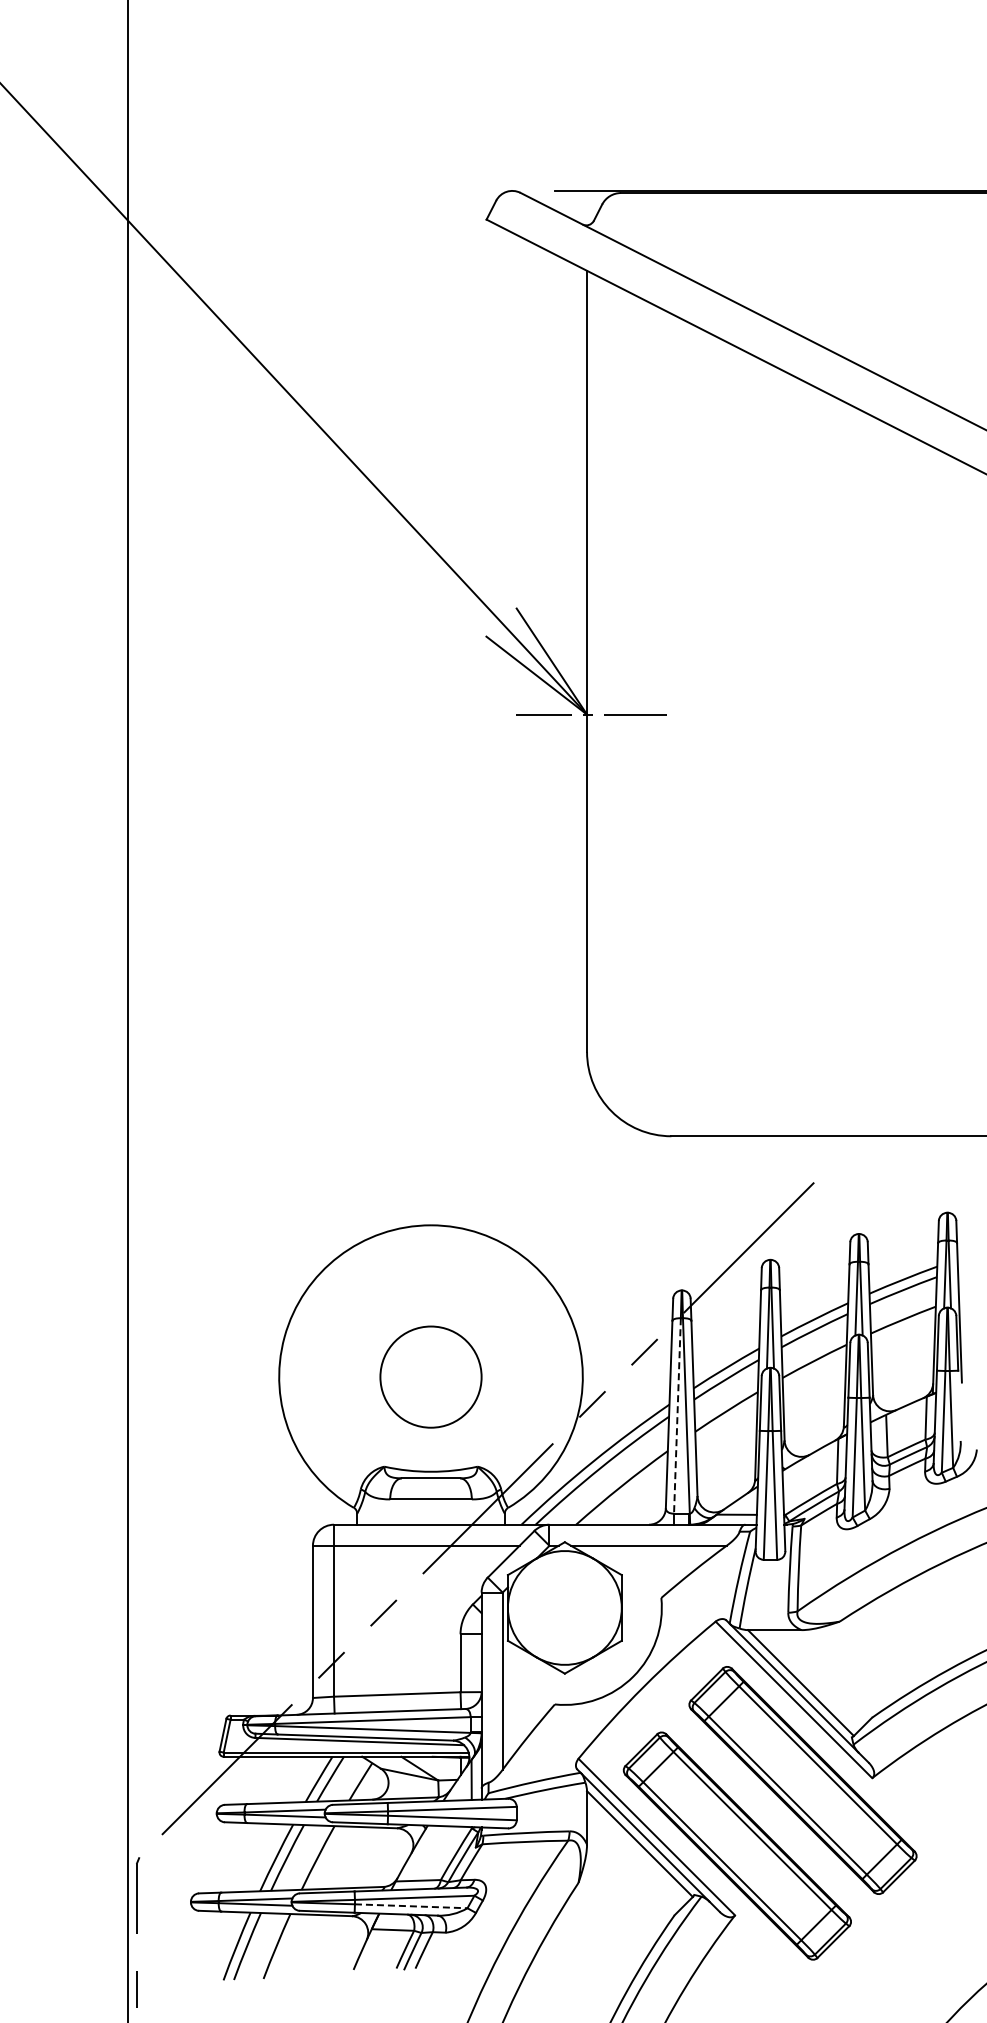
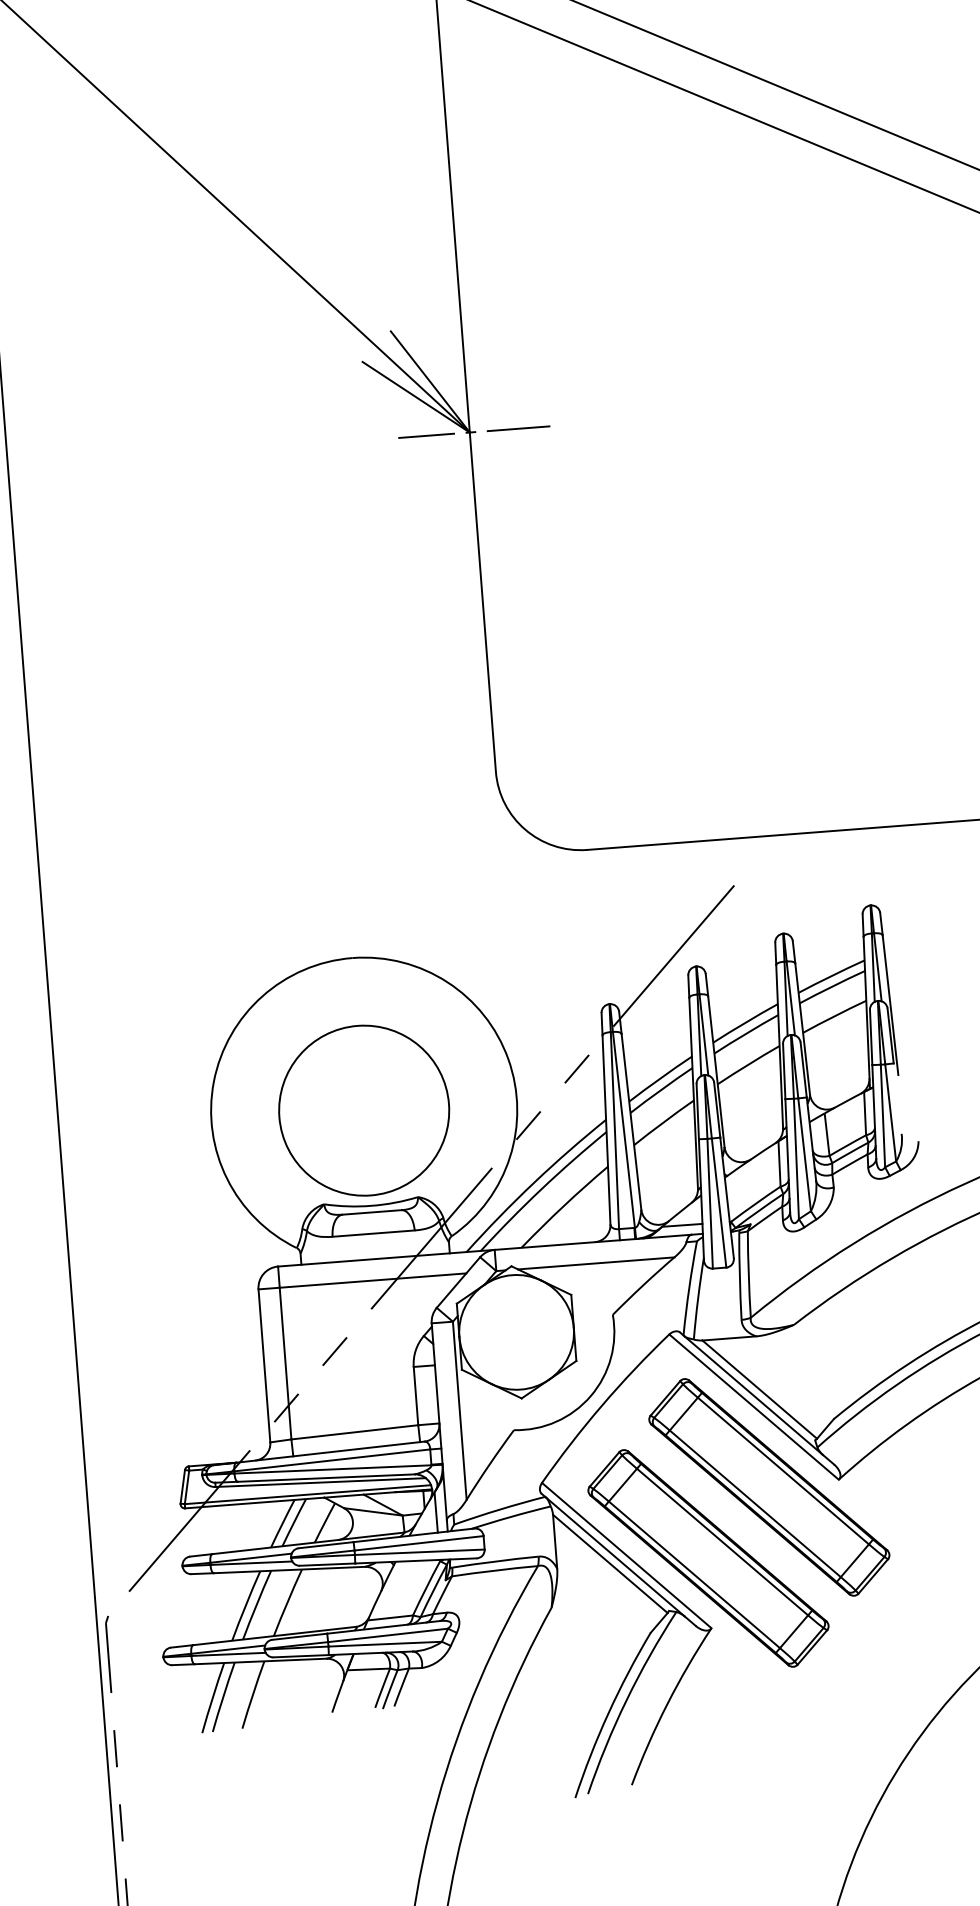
circle: (430, 1376) -> (363, 1110), size x1.67
line: (677, 1415) -> (614, 1130), dashed -> solid
line: (411, 1906) -> (385, 1644), dashed -> solid

